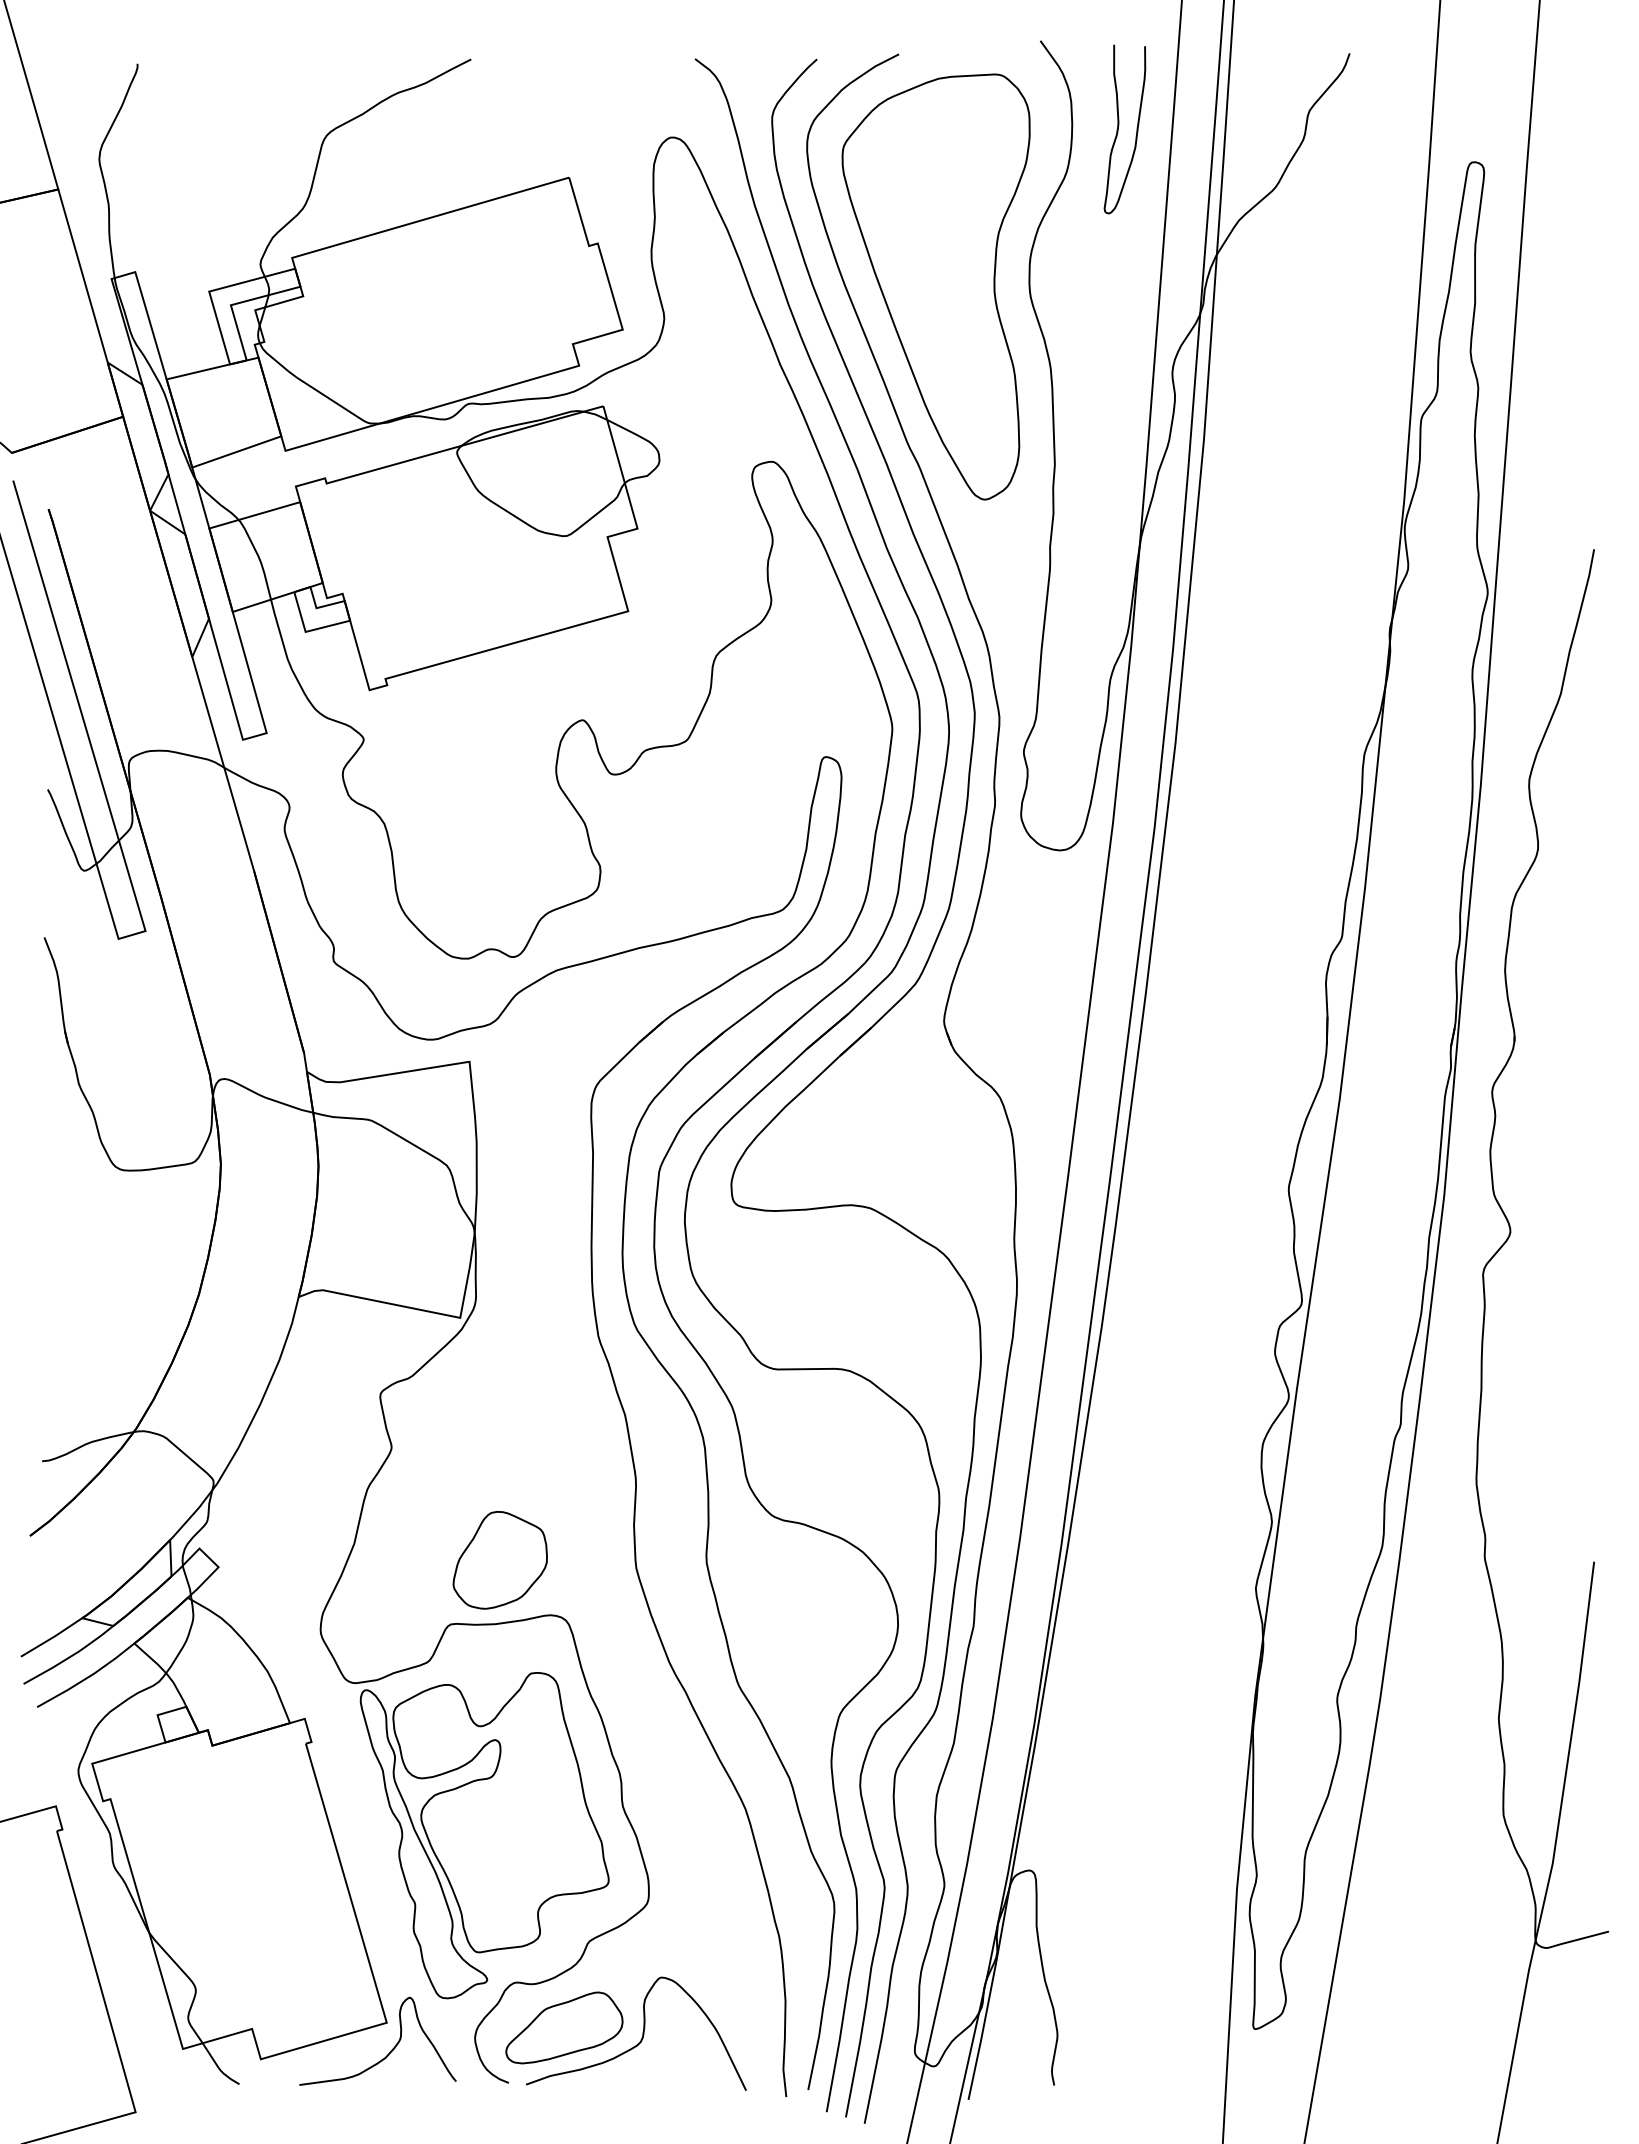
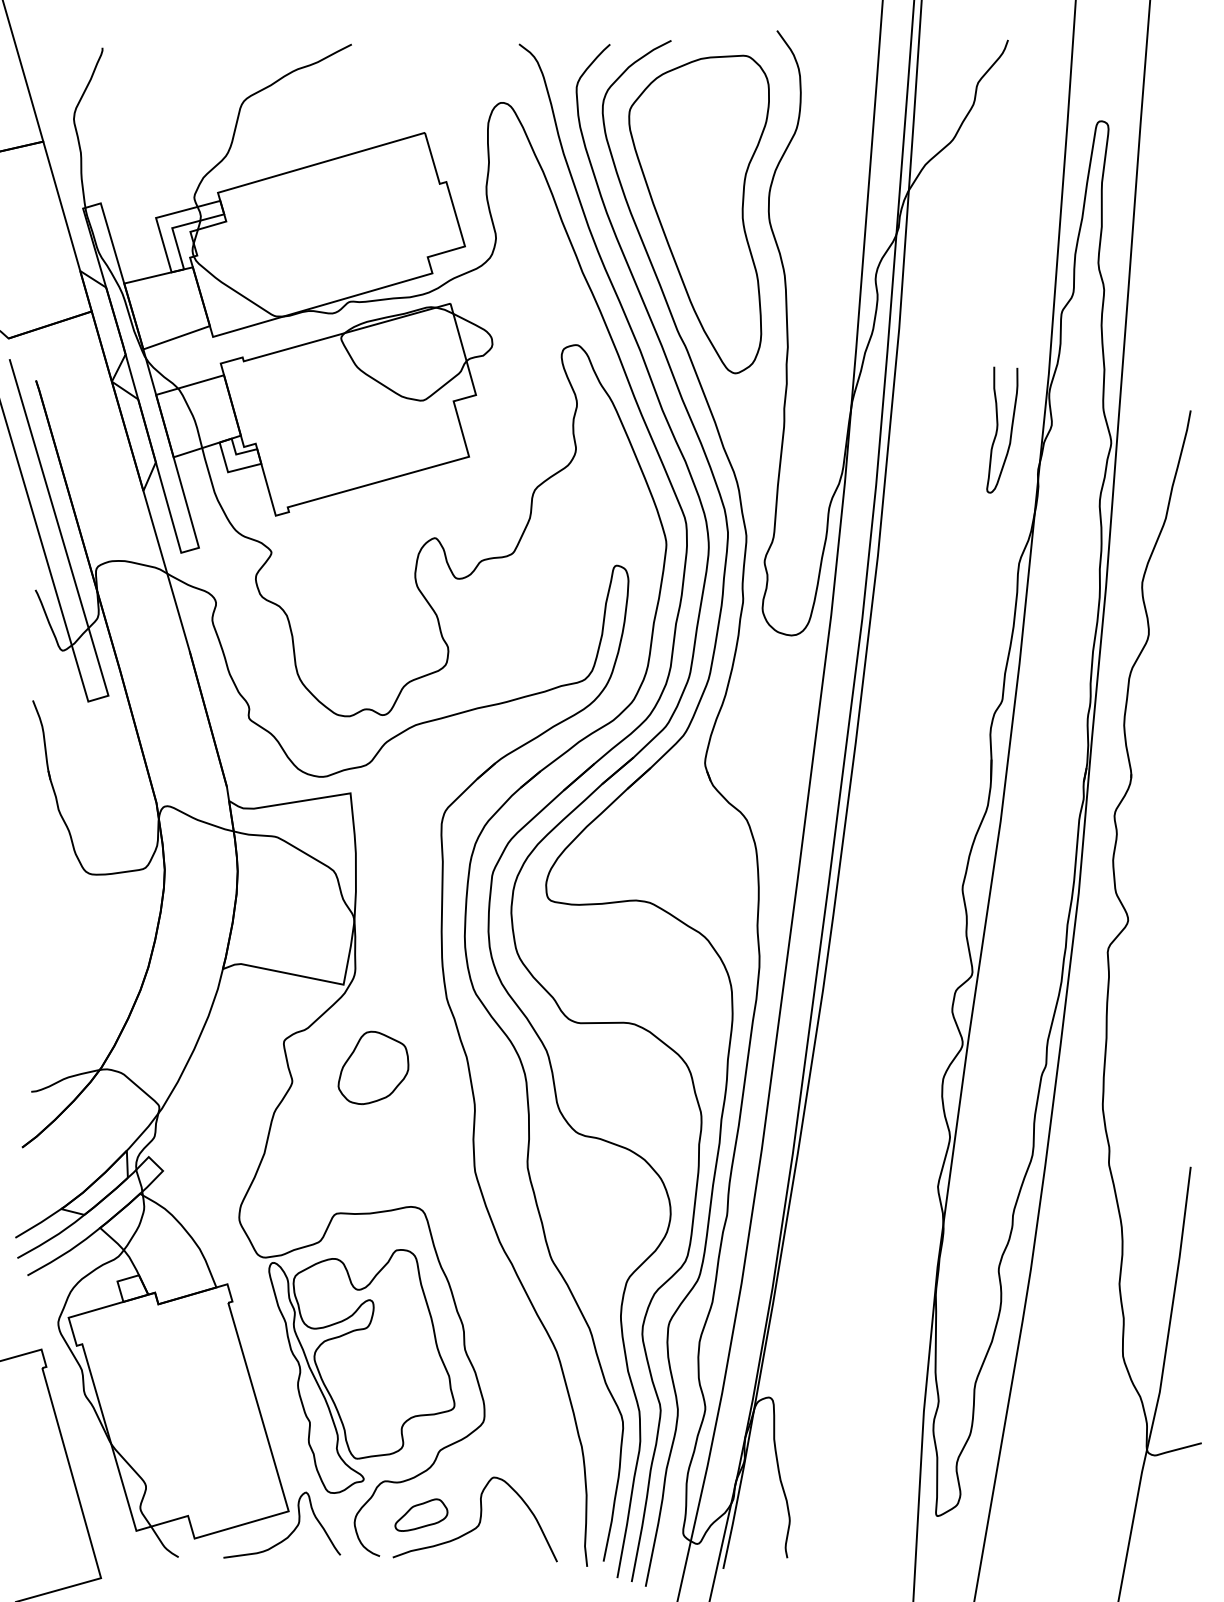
curve: (1119, 126) -> (998, 427), moved
part: (499, 1560) -> (372, 1068), moved
part: (564, 2027) -> (421, 1514), size x0.6

